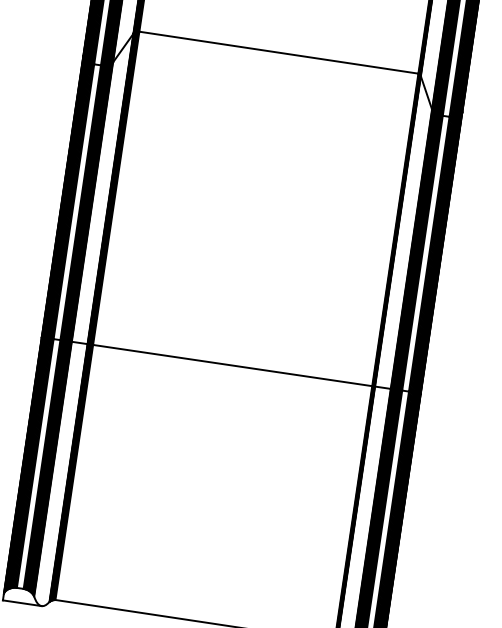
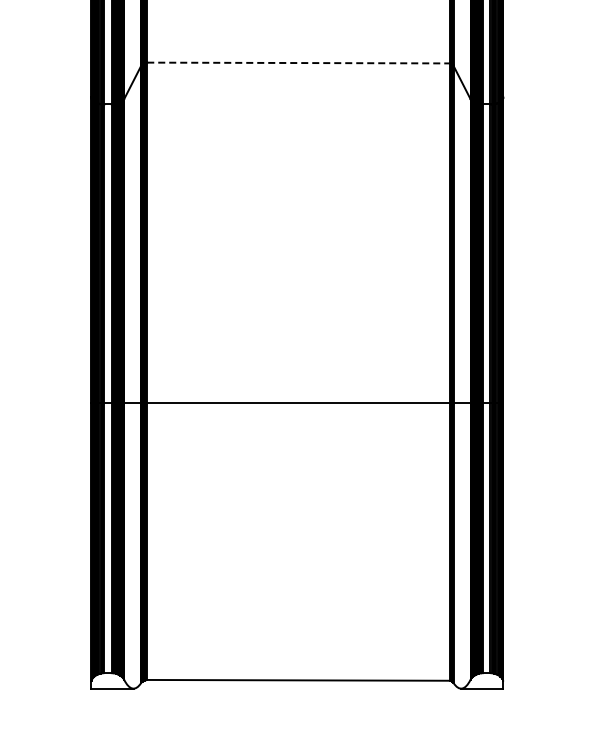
line: (278, 53) -> (298, 63), solid -> dashed

